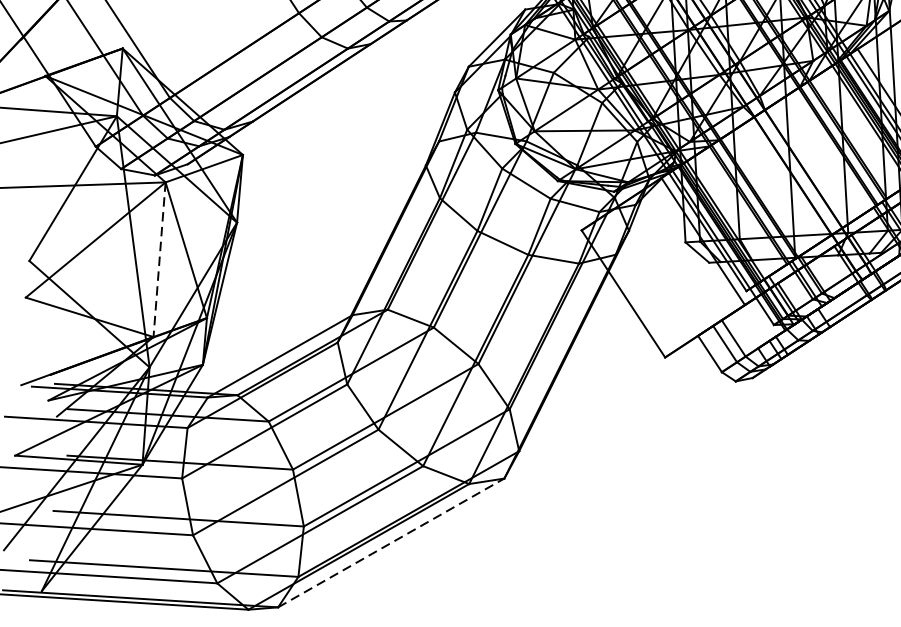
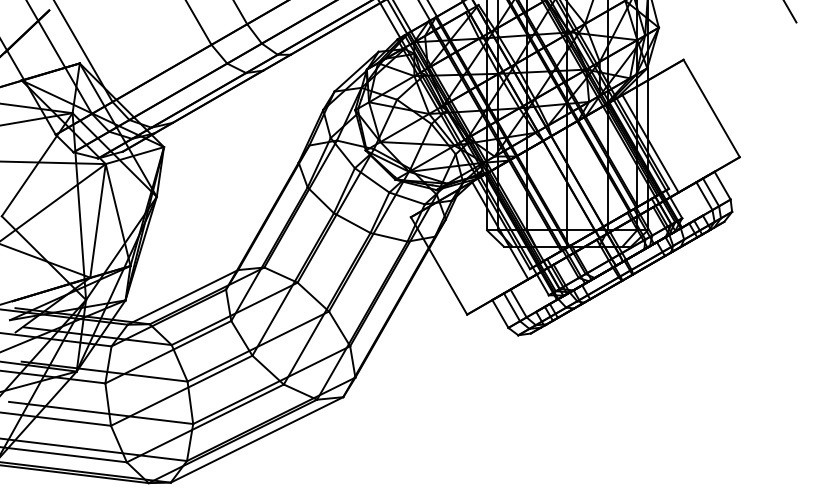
line: (158, 260) -> (97, 221), dashed -> solid
line: (391, 542) -> (257, 439), dashed -> solid

